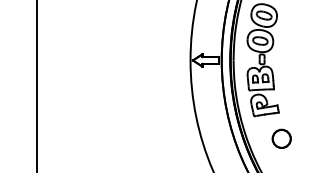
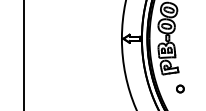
part: (282, 138) -> (180, 88), size x0.6

